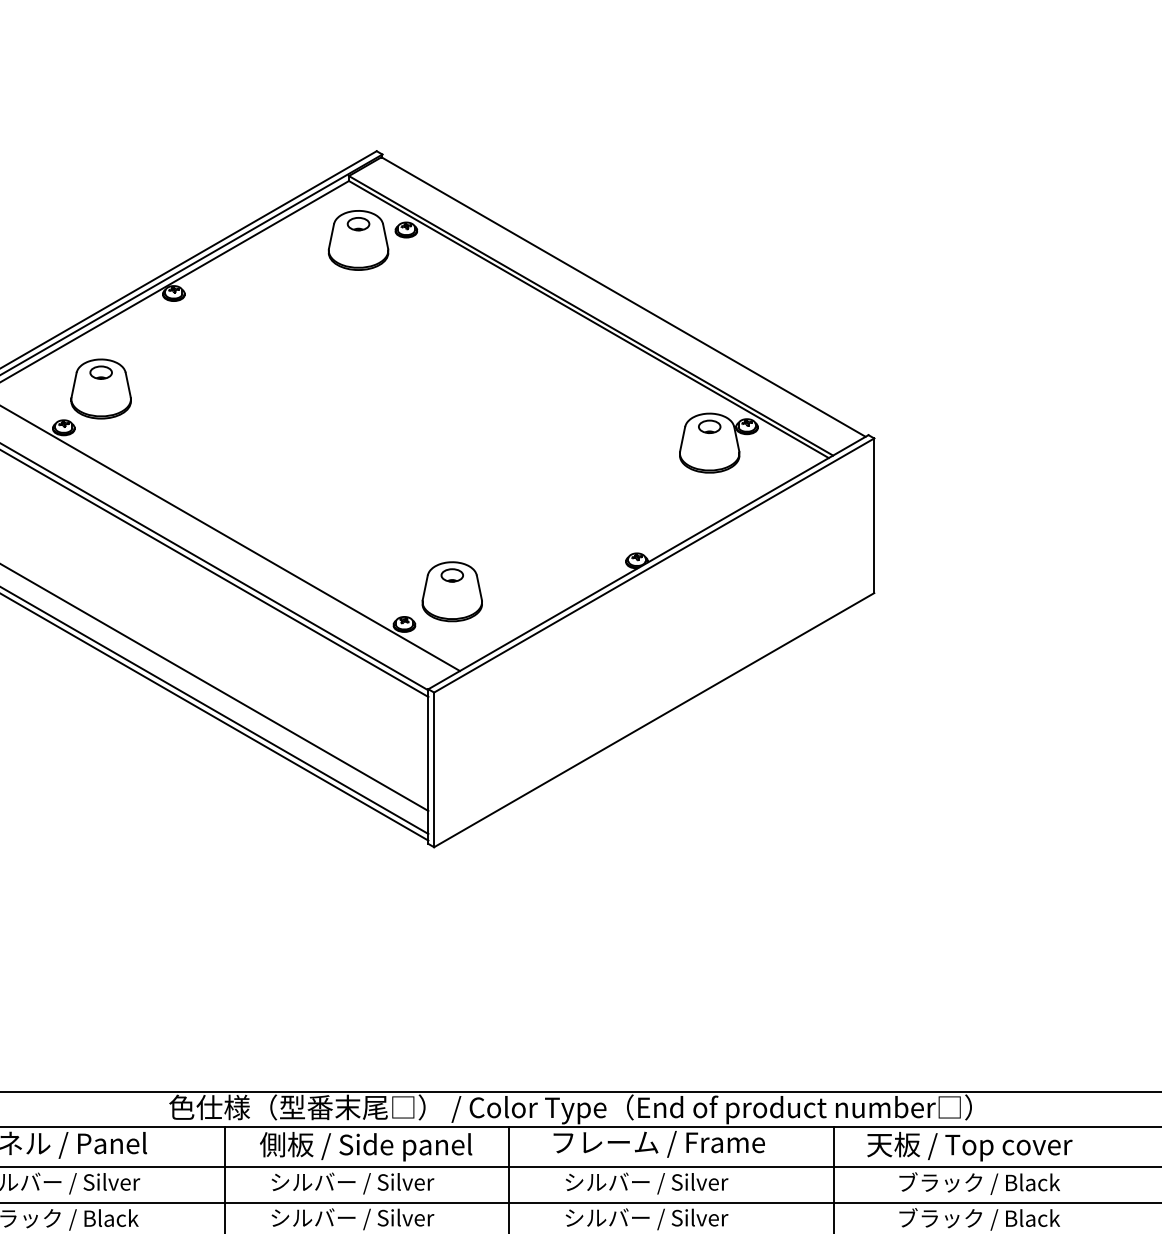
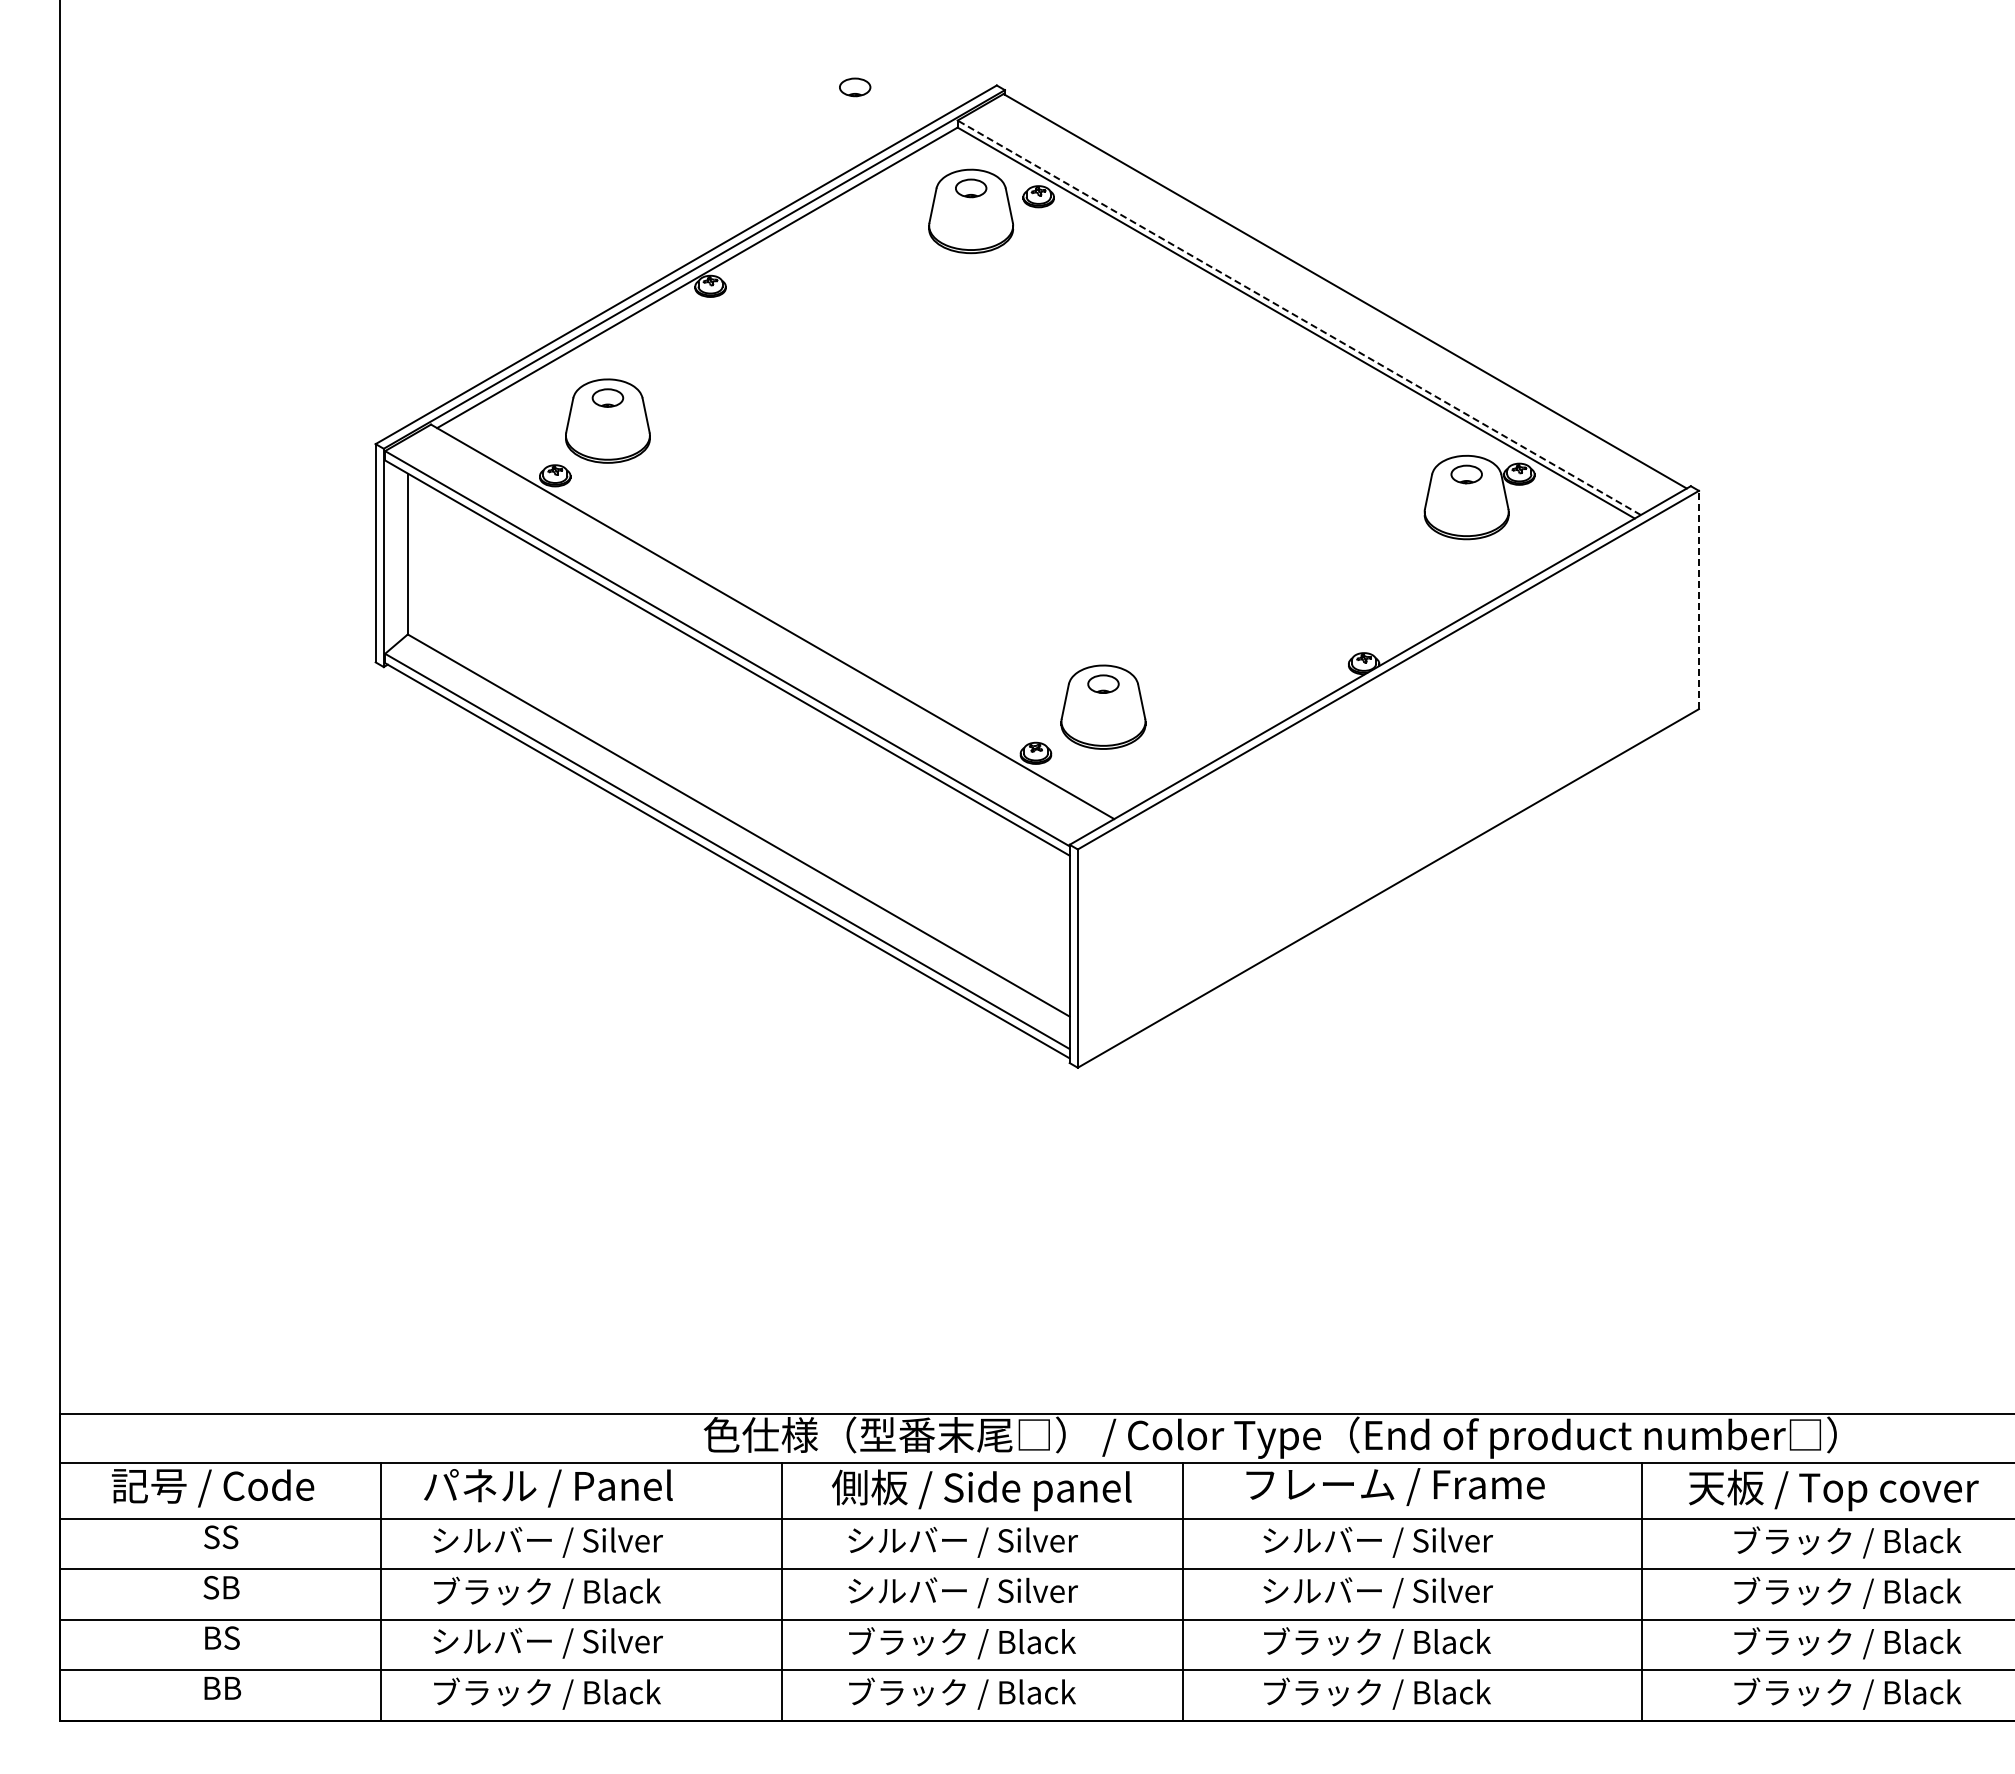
part: (276, 152) -> (855, 87), added
line: (590, 315) -> (1298, 317), solid -> dashed
line: (873, 515) -> (1698, 599), solid -> dashed

